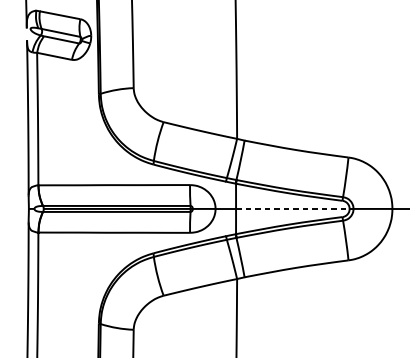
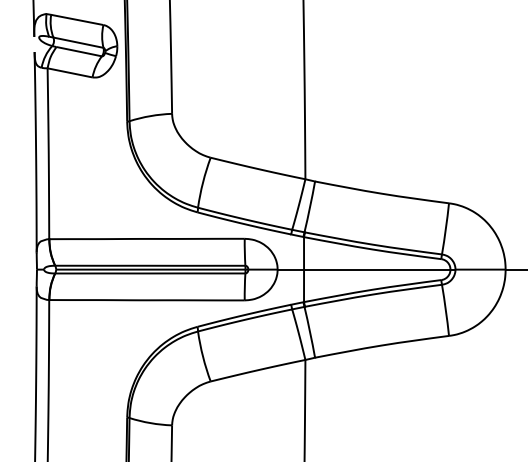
line: (293, 208) -> (377, 269), dashed -> solid

